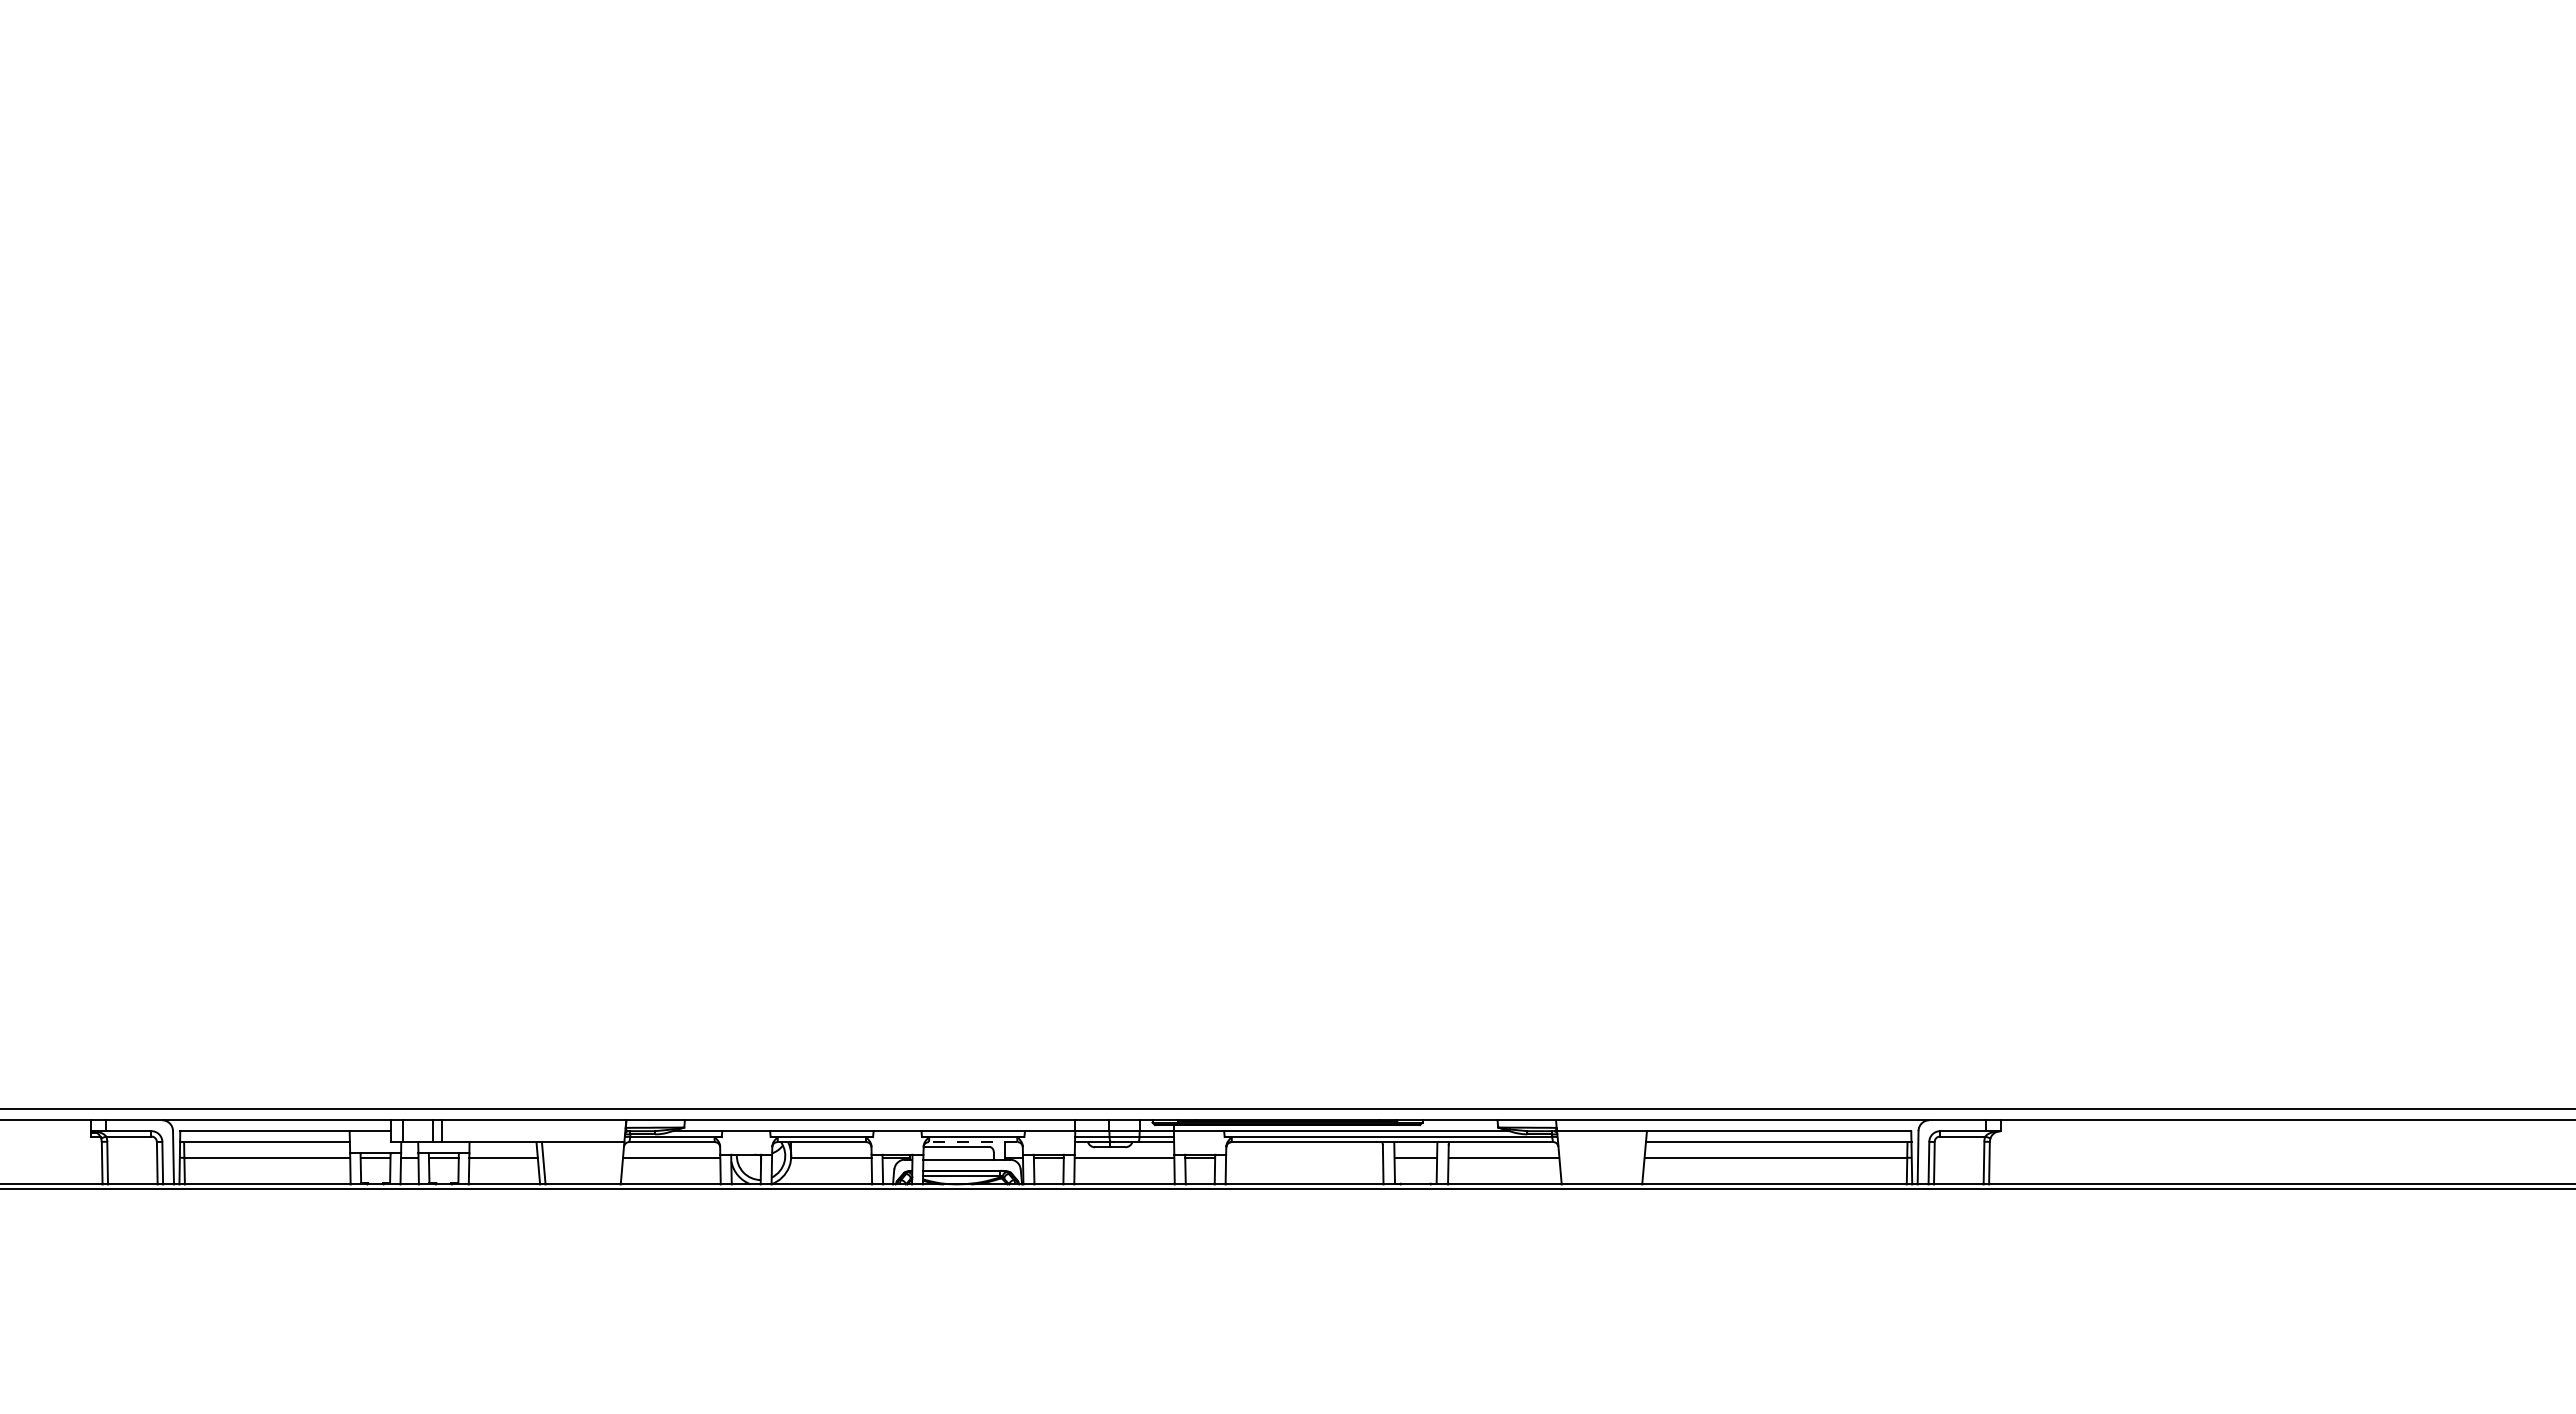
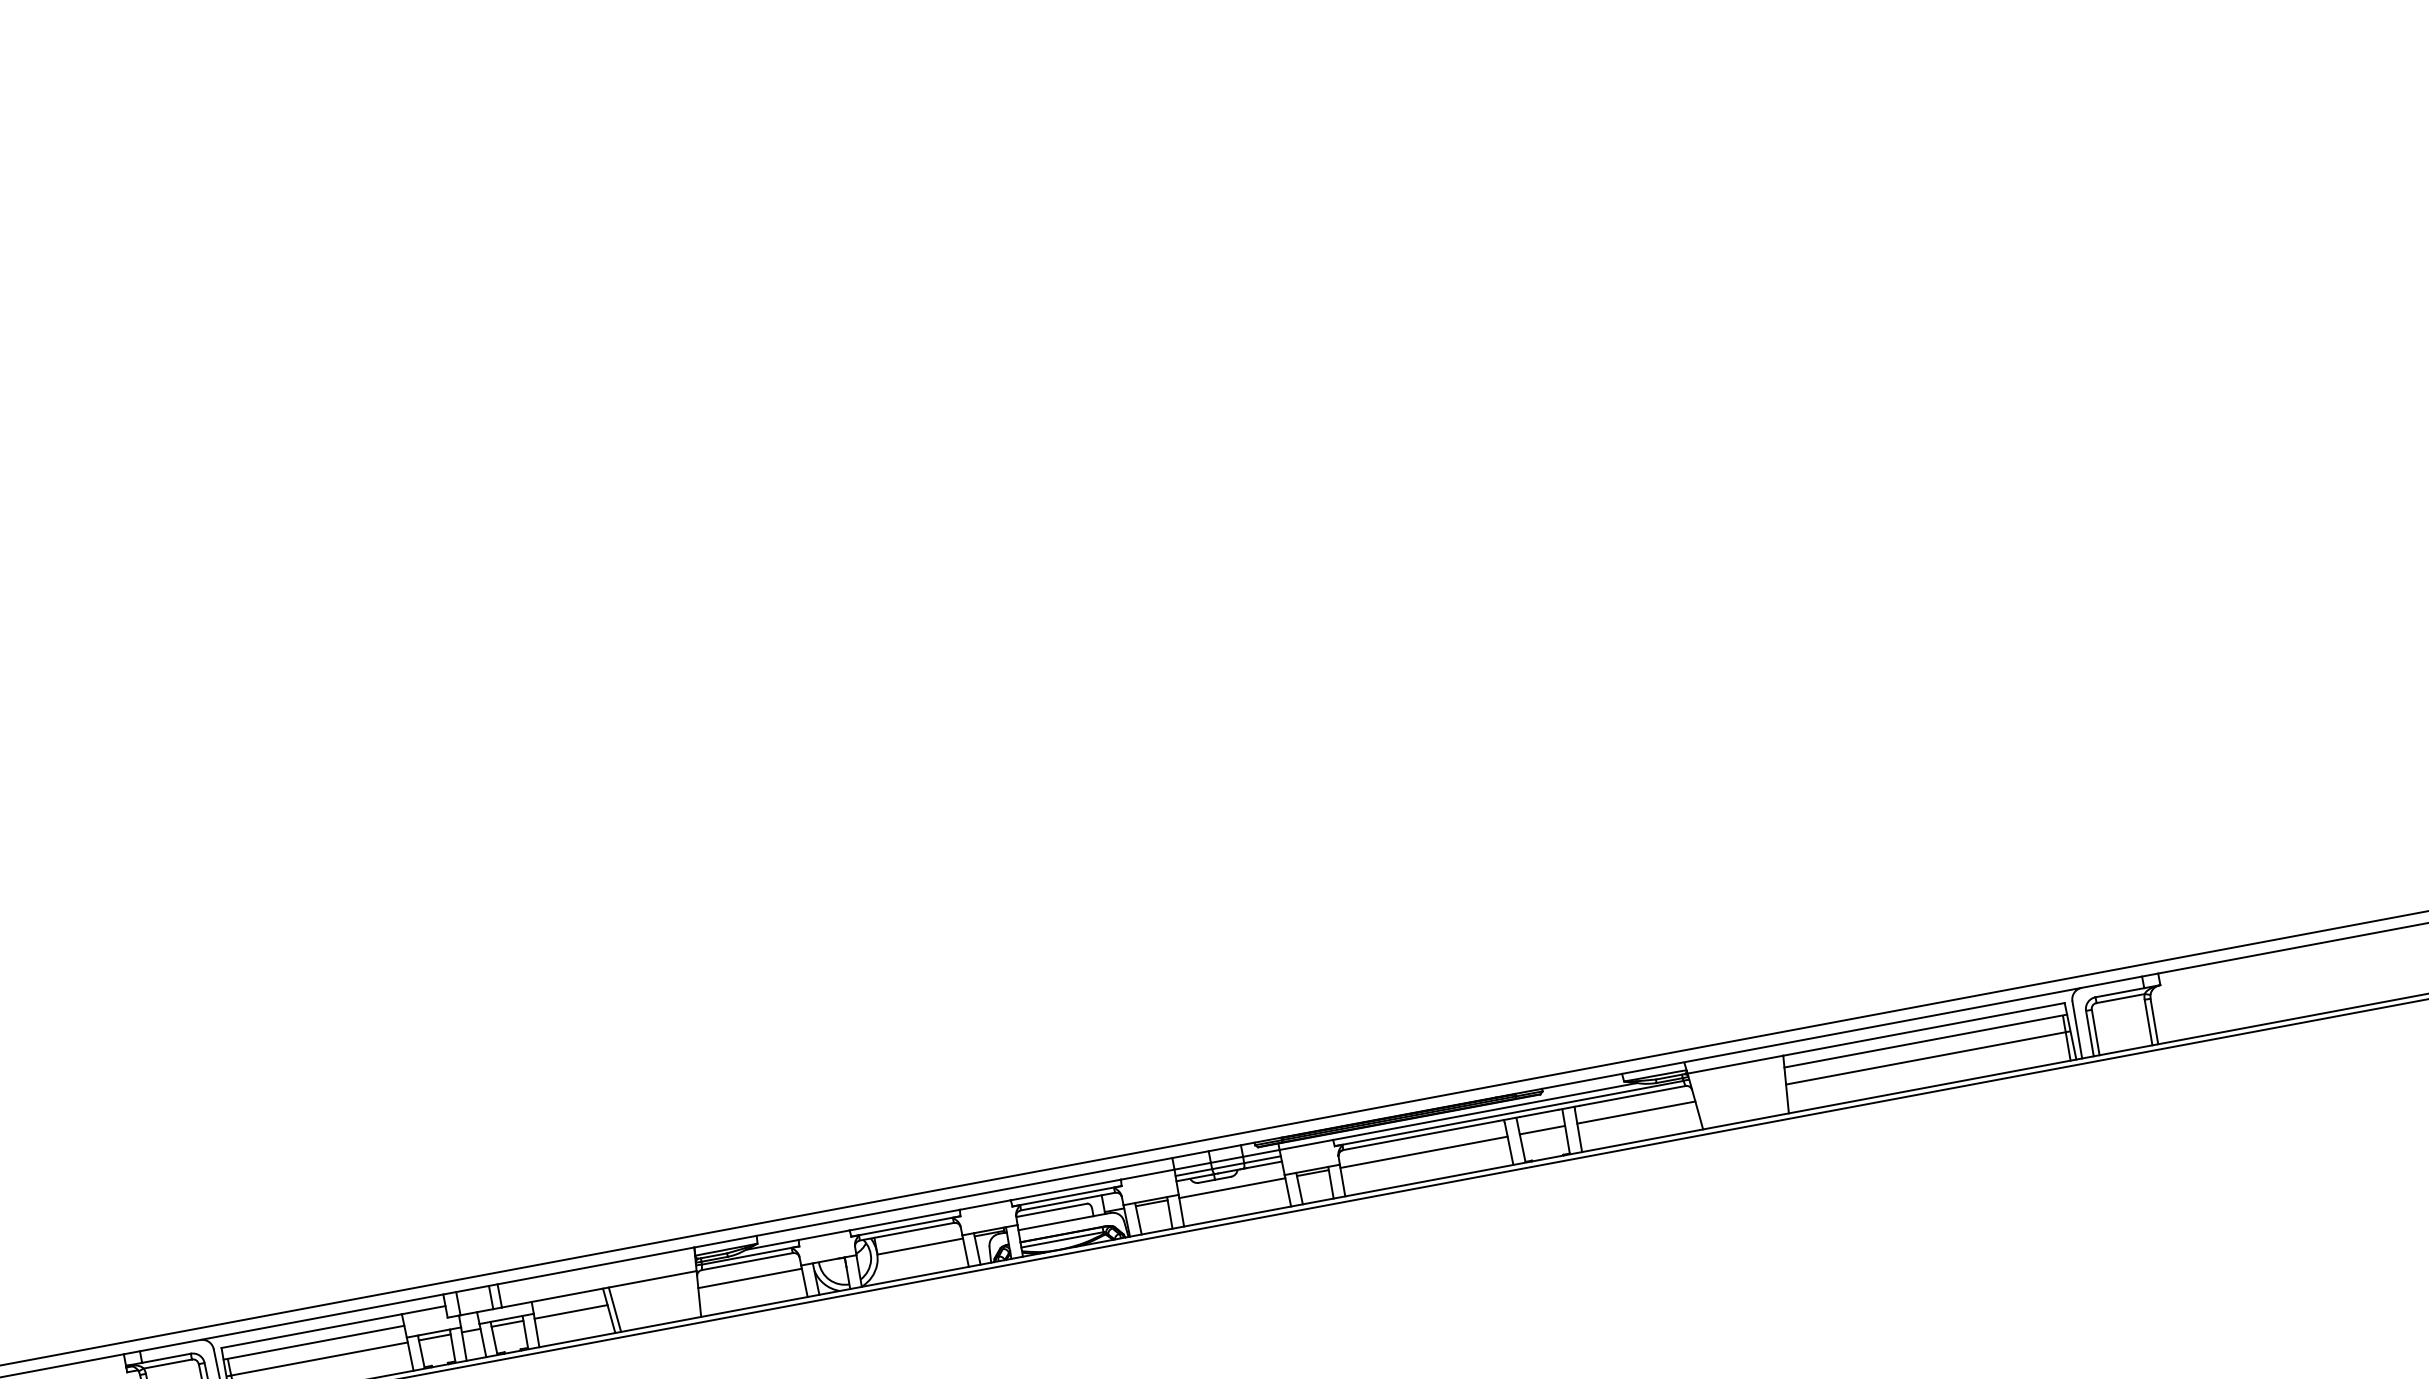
line: (972, 1142) -> (1067, 1202), dashed -> solid
line: (1304, 1157) -> (1423, 1152), added

